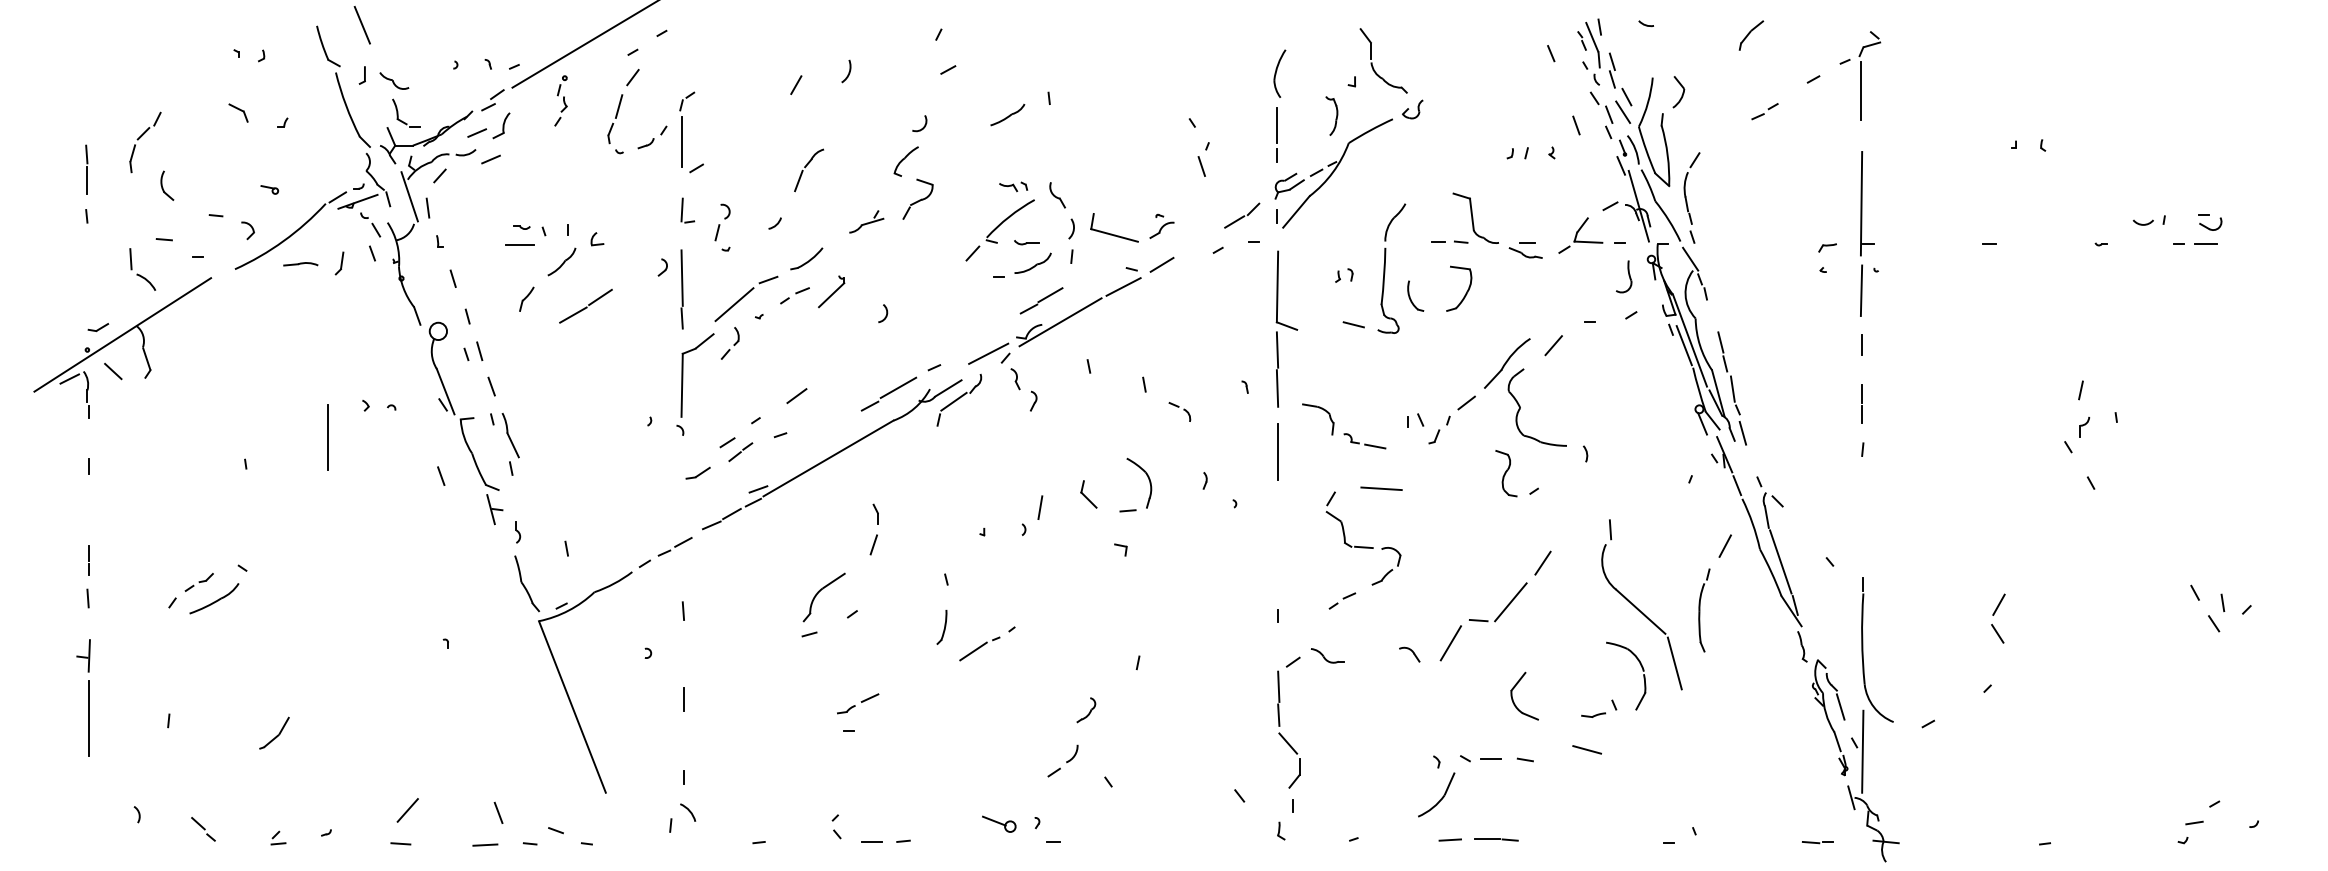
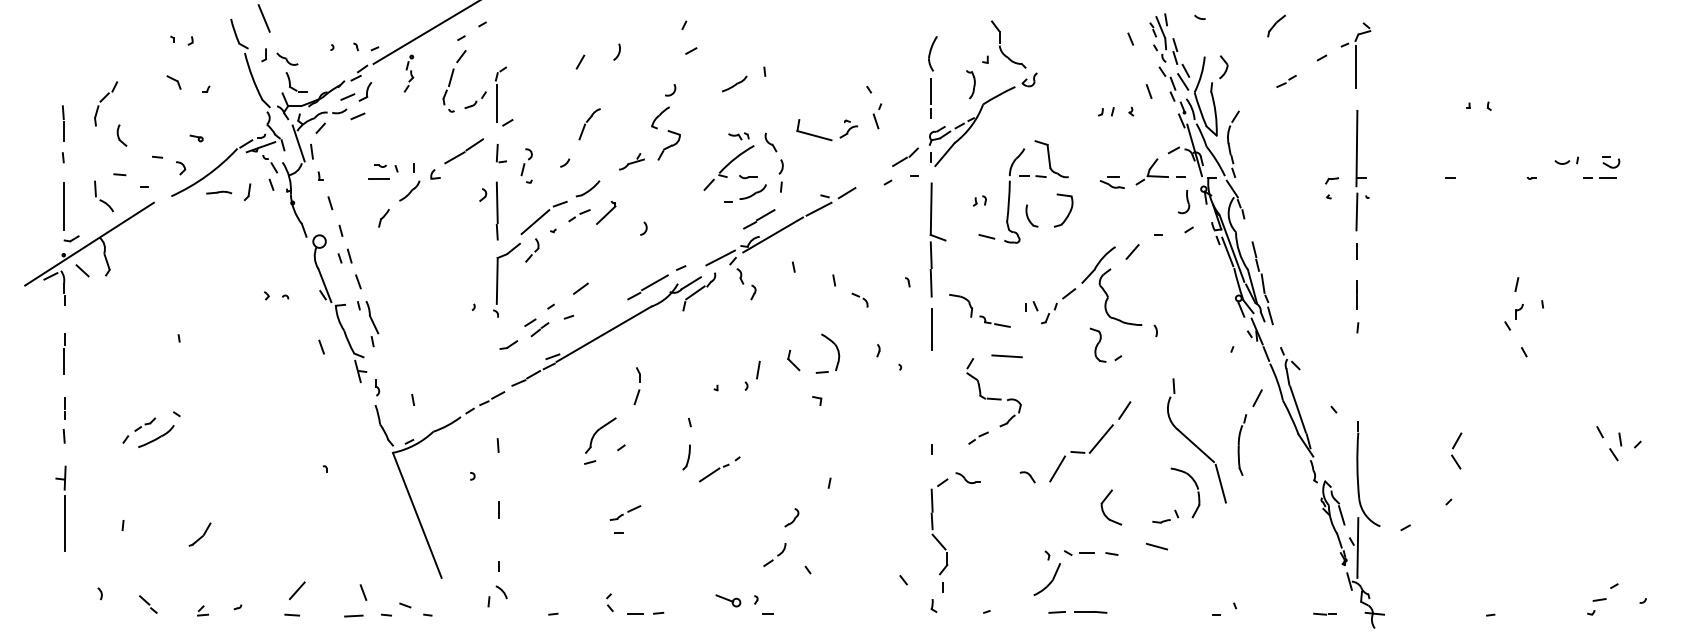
part: (1464, 218) -> (1043, 159), moved
part: (1129, 237) -> (825, 137), moved
line: (586, 306) -> (464, 151), moved
line: (327, 436) -> (63, 206), moved
line: (87, 494) -> (63, 360), added

